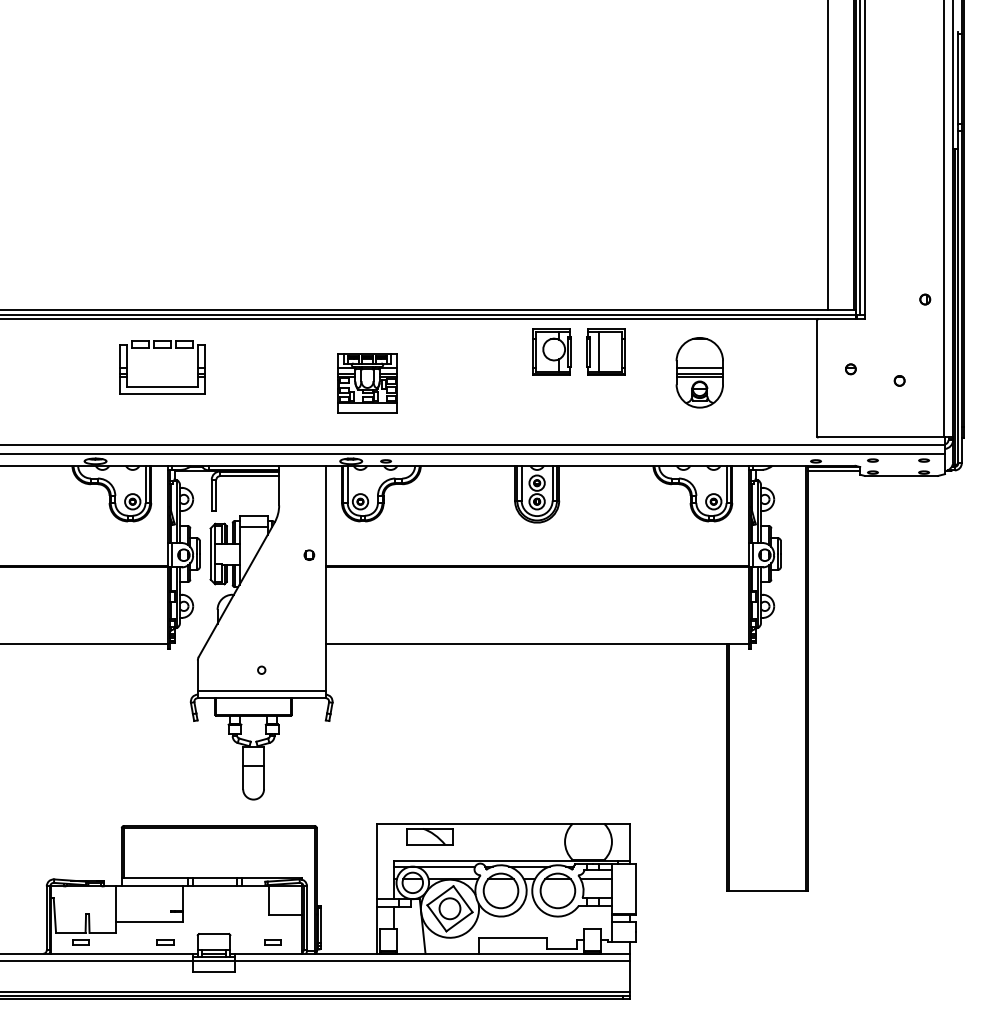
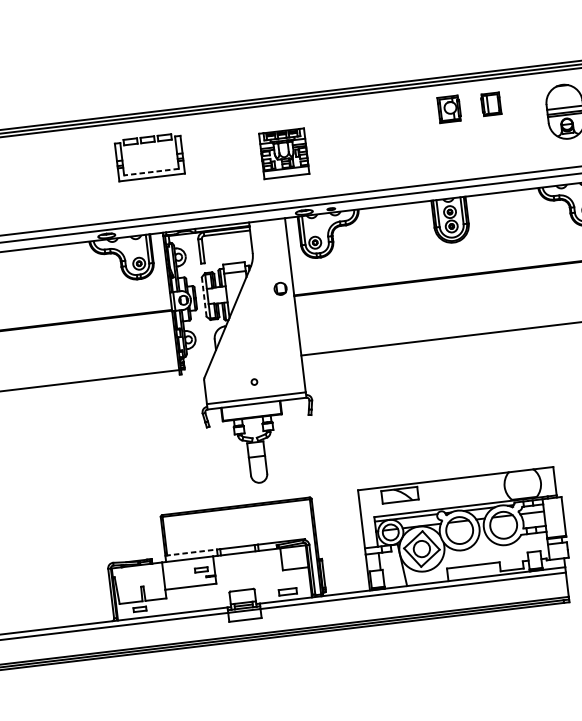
part: (551, 351) -> (449, 109), size x0.7
part: (605, 351) -> (490, 104), size x0.6
part: (367, 383) -> (284, 153), moved
line: (161, 386) -> (150, 172), solid -> dashed
line: (210, 554) -> (204, 297), solid -> dashed
part: (309, 554) -> (280, 288), size x1.6
line: (155, 878) -> (191, 552), solid -> dashed
part: (165, 942) -> (201, 569), moved
part: (272, 942) -> (287, 591), size x1.4

